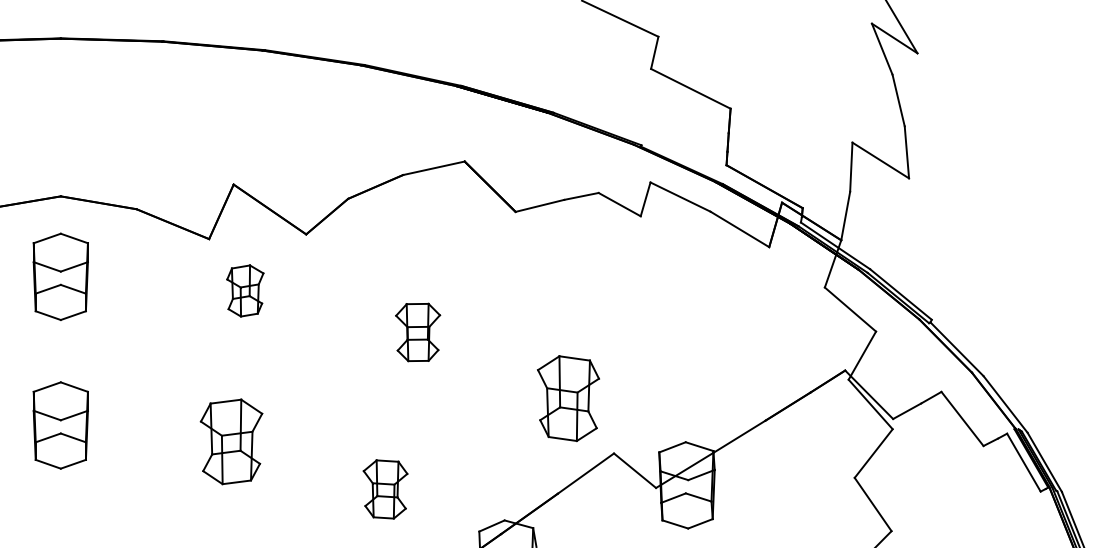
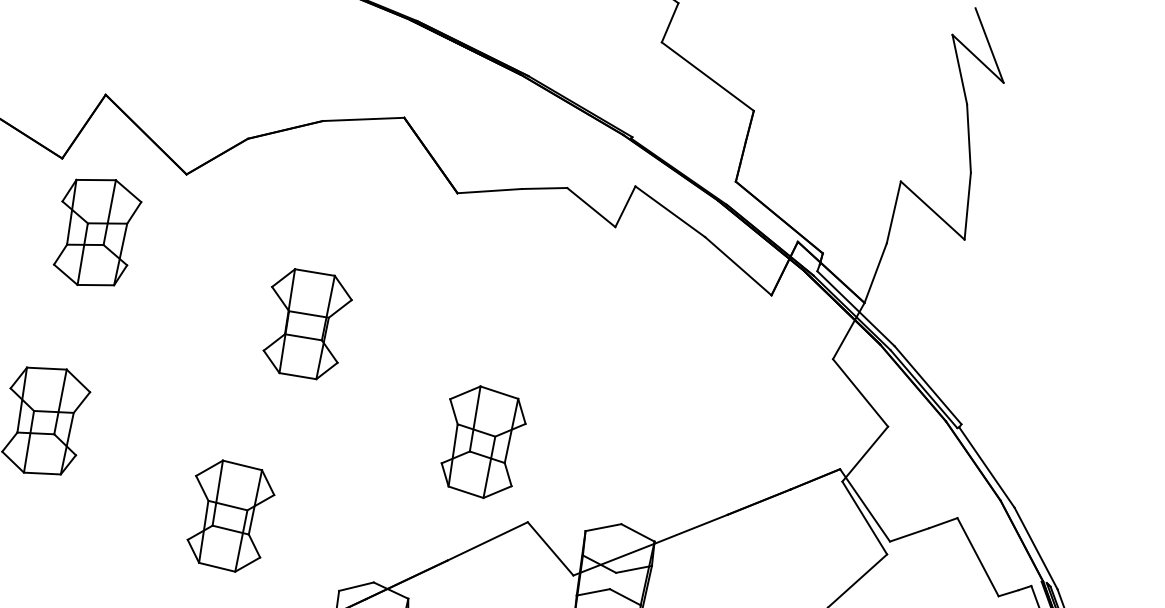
part: (245, 290) -> (96, 231), size x1.67
part: (417, 332) -> (305, 324), size x1.43
part: (385, 489) -> (229, 516), size x1.43

